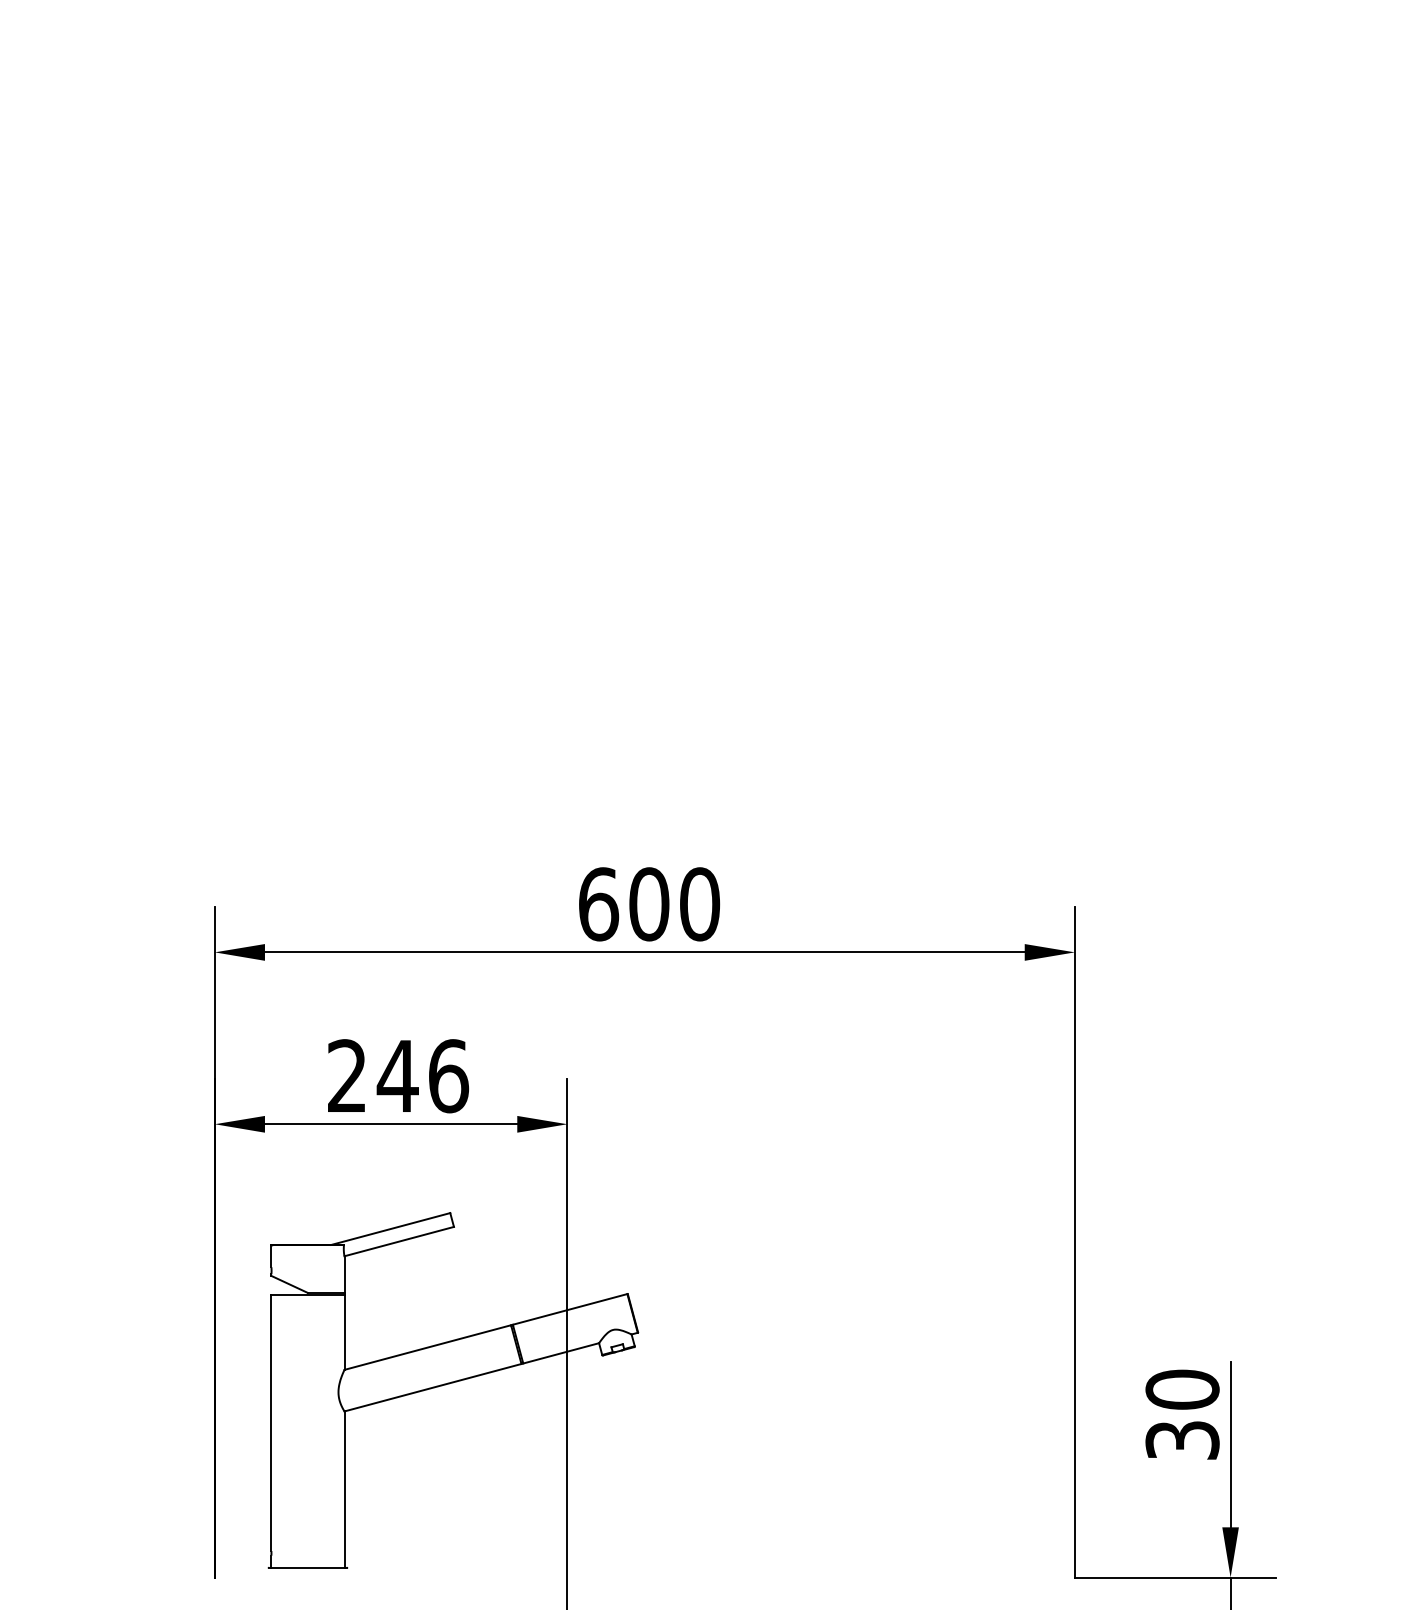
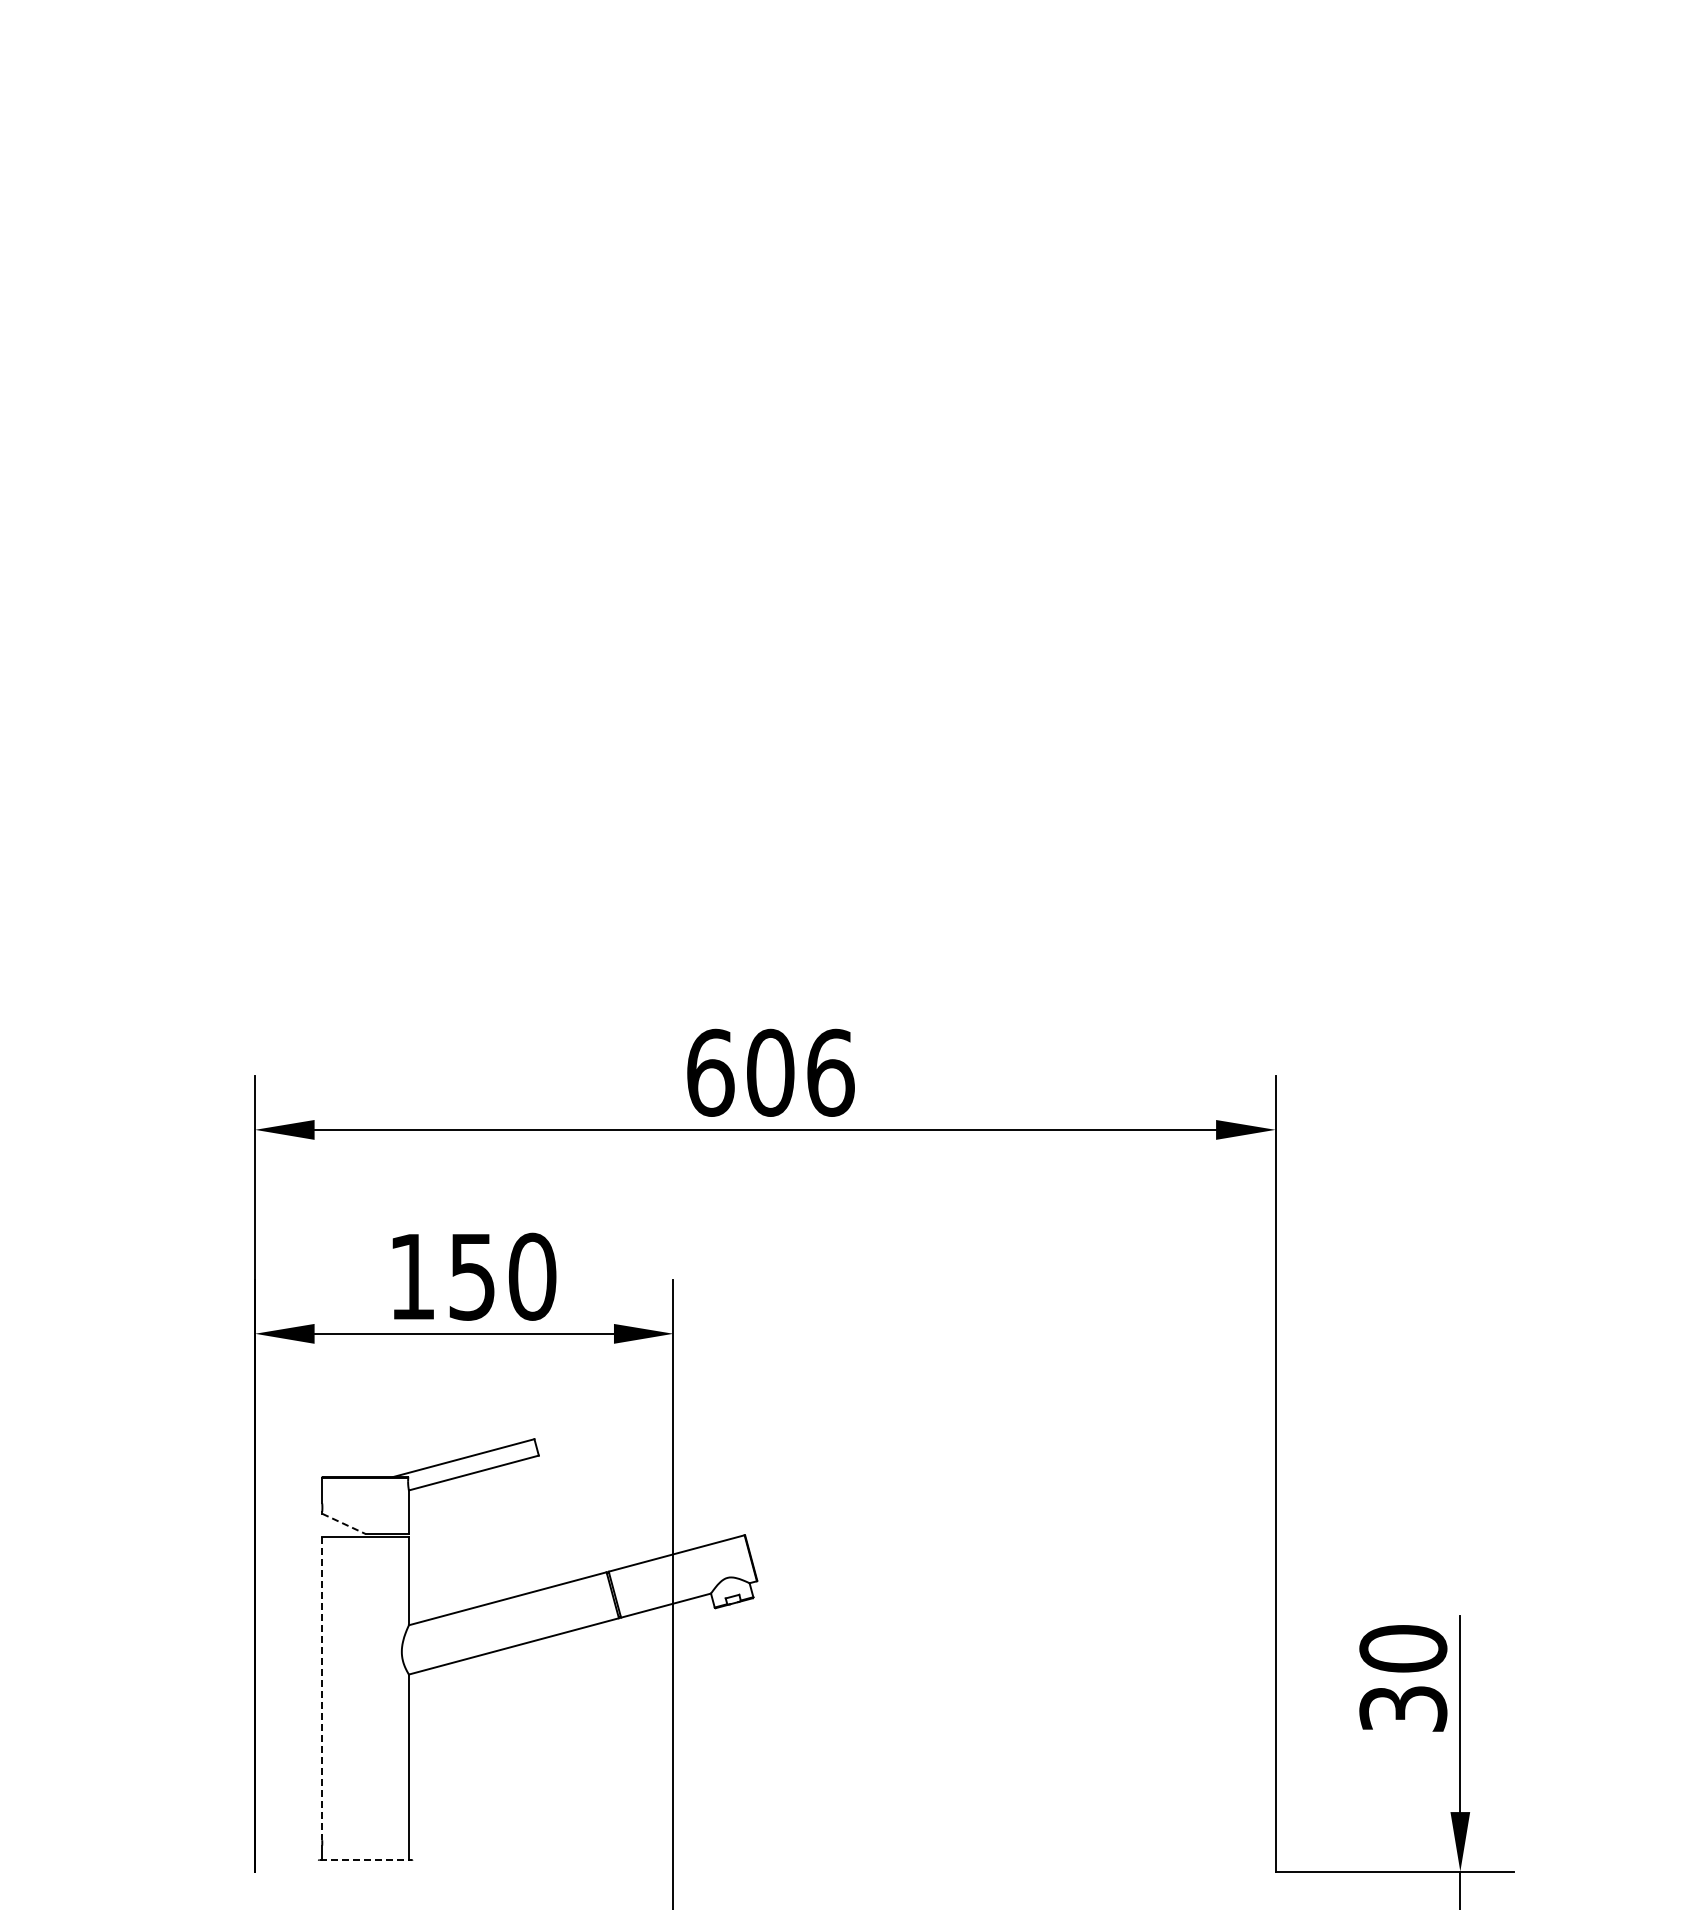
text: (699, 904) -> (830, 1072), 600 -> 606
text: (398, 1075) -> (472, 1276), 246 -> 150
line: (289, 1284) -> (343, 1523), solid -> dashed
line: (271, 1423) -> (322, 1688), solid -> dashed
line: (307, 1567) -> (365, 1859), solid -> dashed

